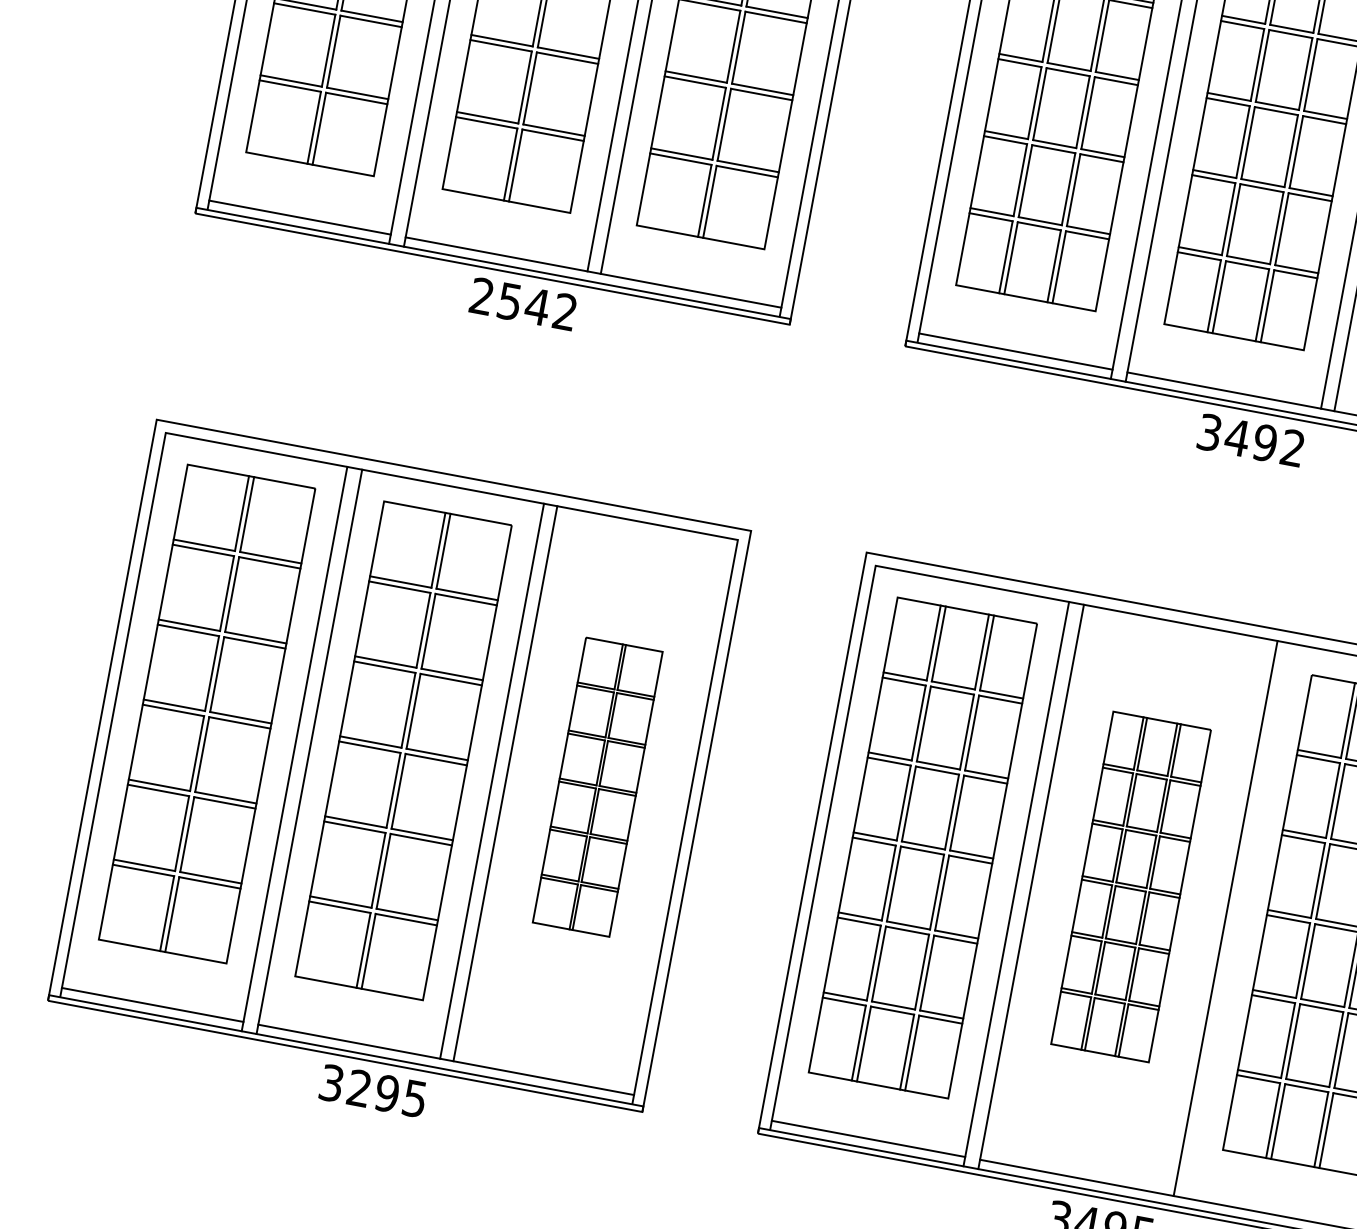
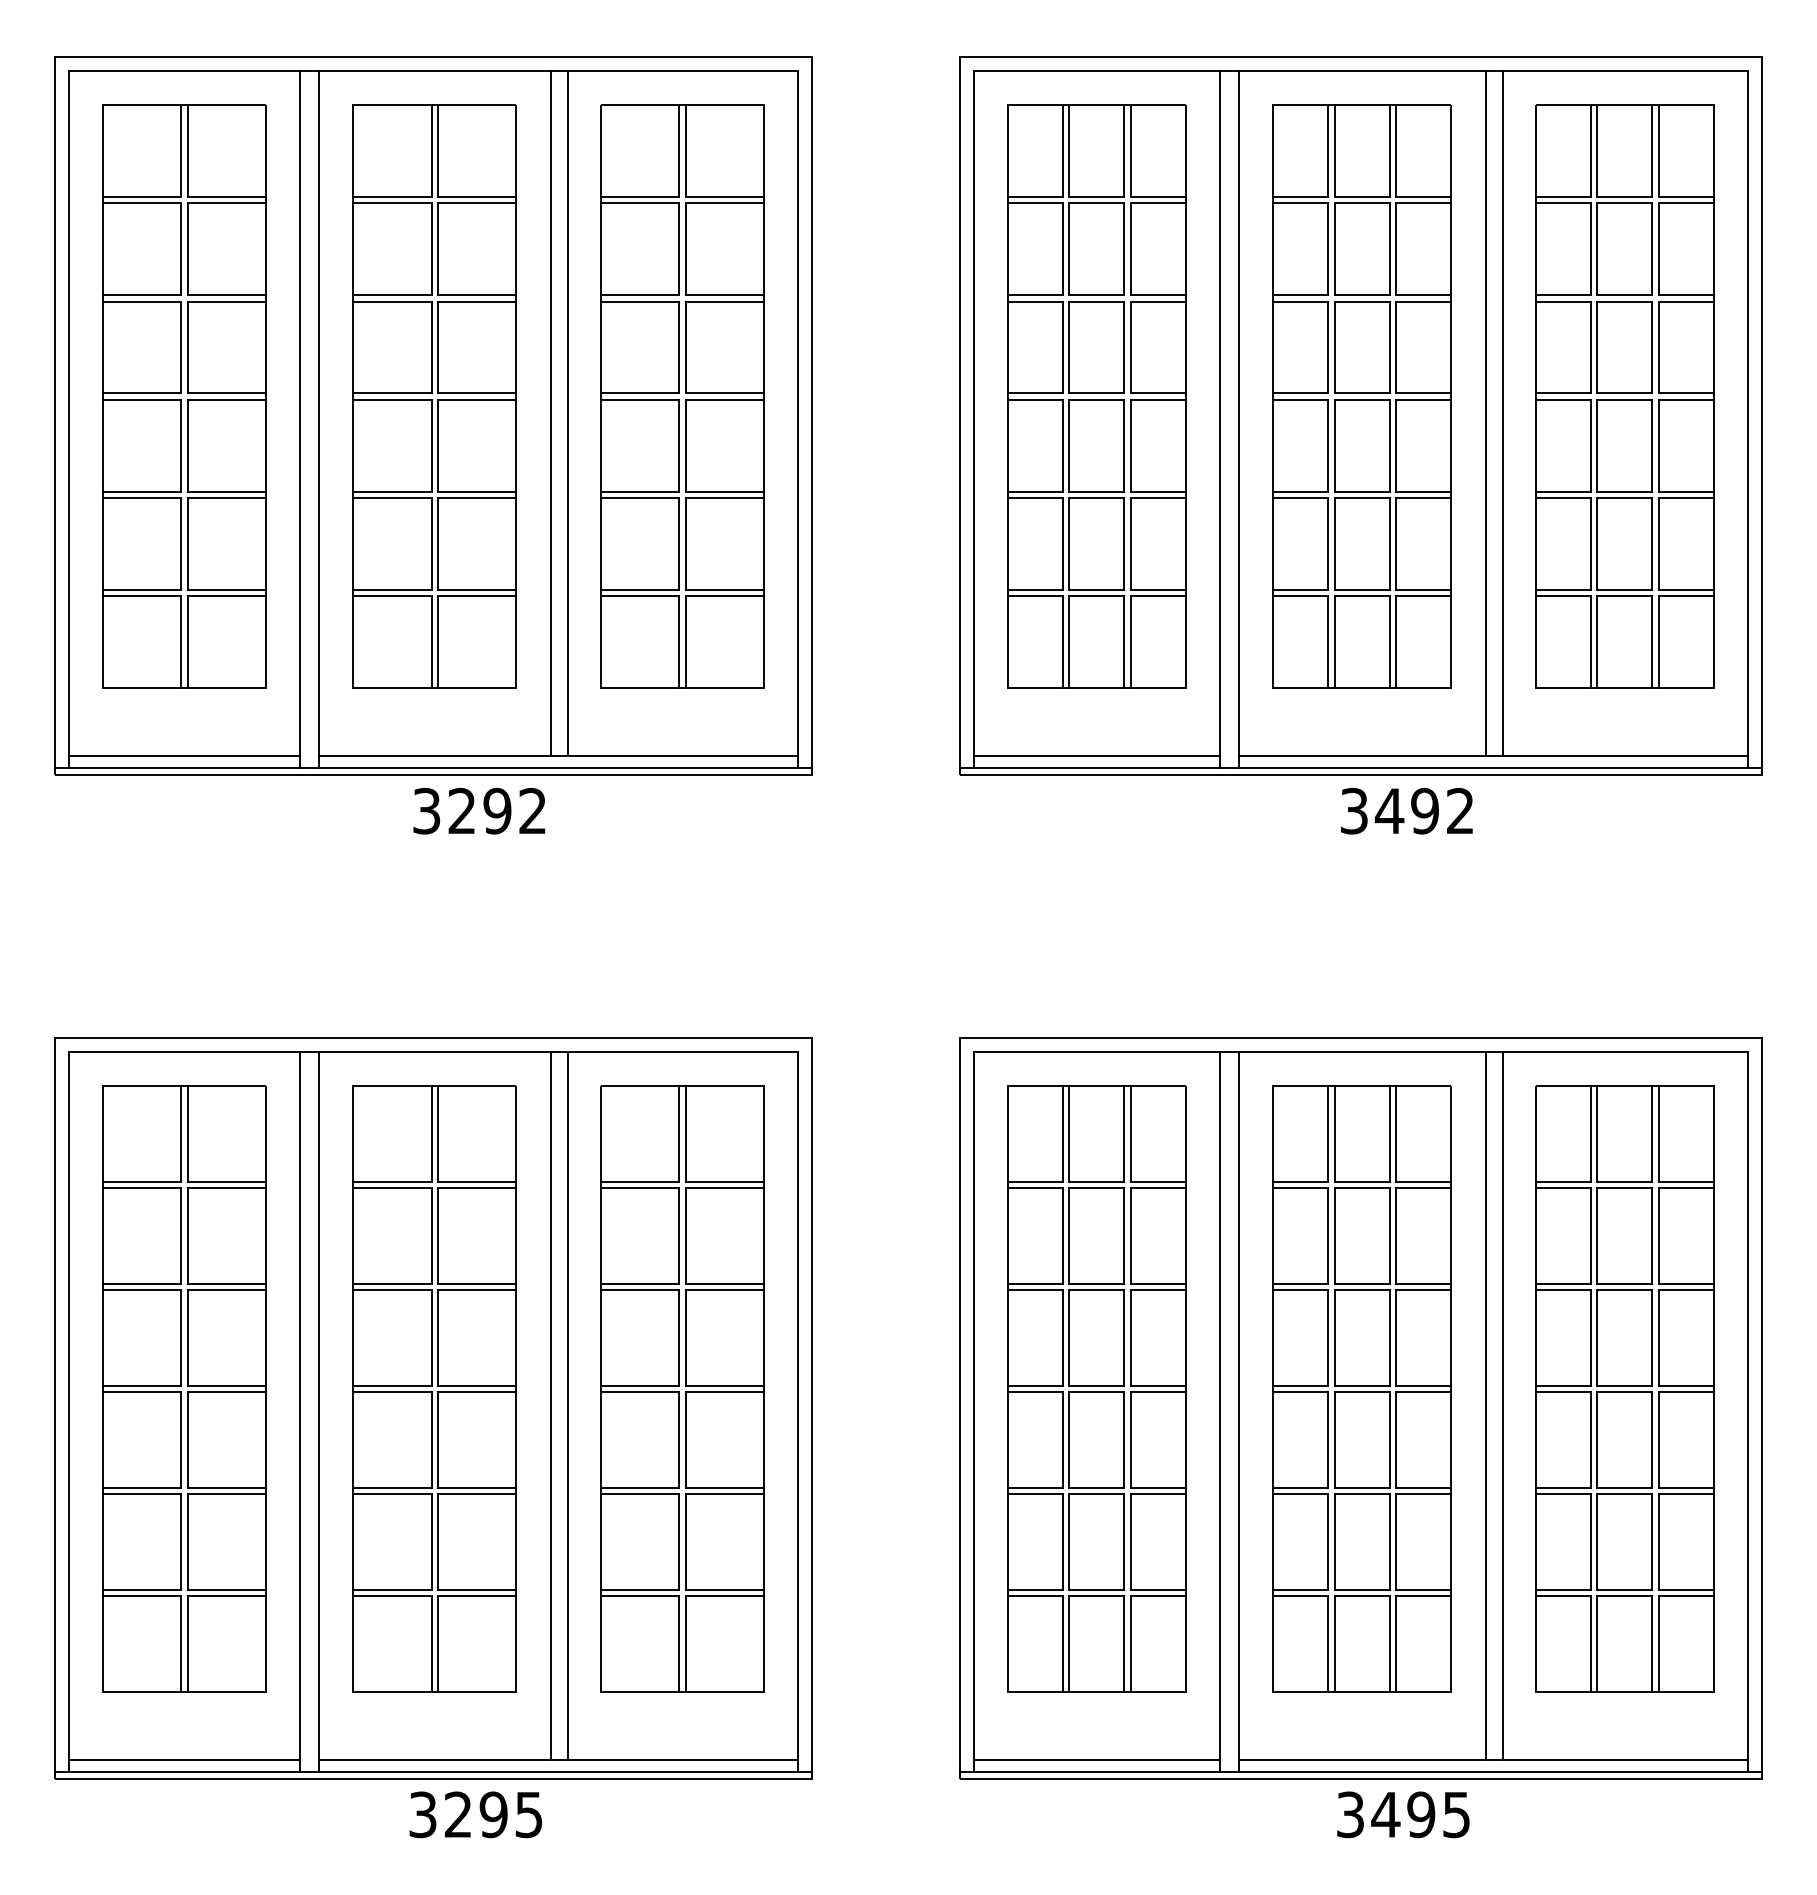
text: (510, 301) -> (462, 810), 2542 -> 3292
part: (597, 786) -> (682, 1388), size x1.67
part: (1130, 886) -> (1361, 1388), size x1.43
line: (1238, 920) -> (1502, 1405), added

